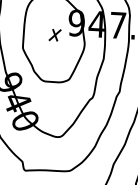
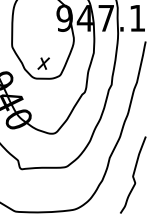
part: (54, 35) -> (43, 63), moved

